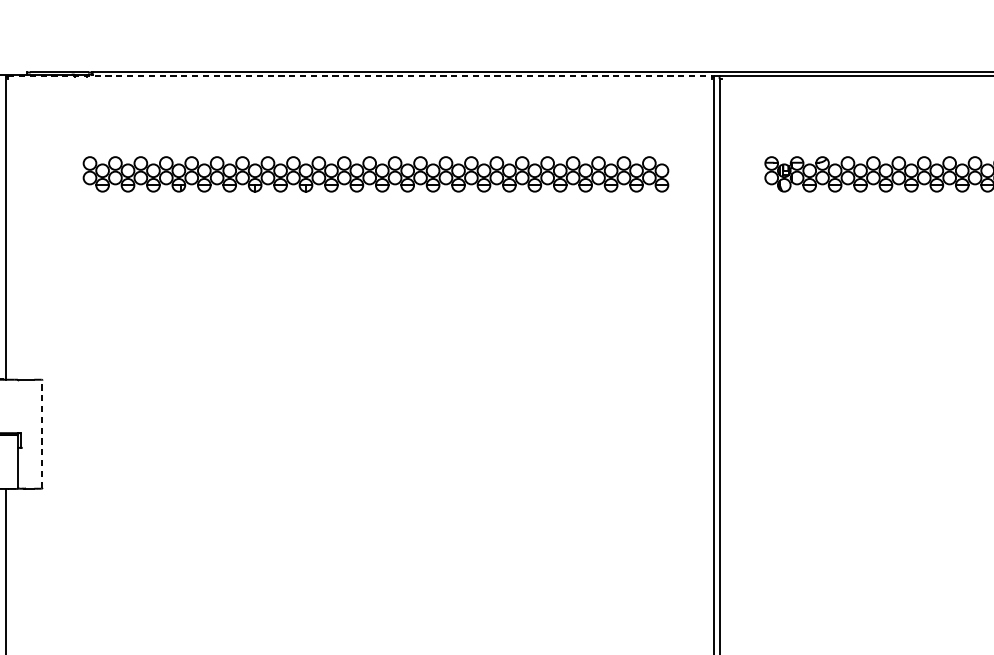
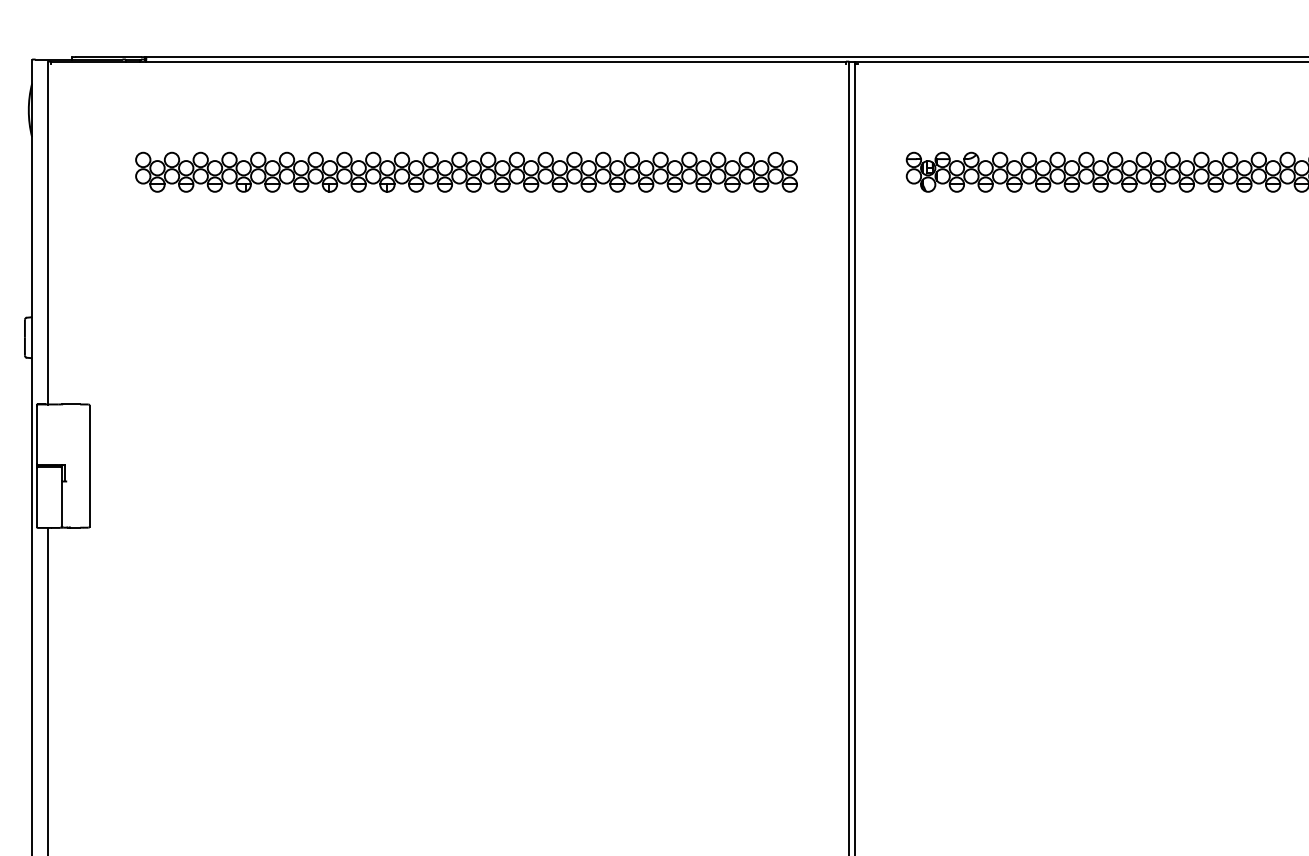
line: (360, 76) -> (448, 61), dashed -> solid
line: (42, 434) -> (89, 466), dashed -> solid

